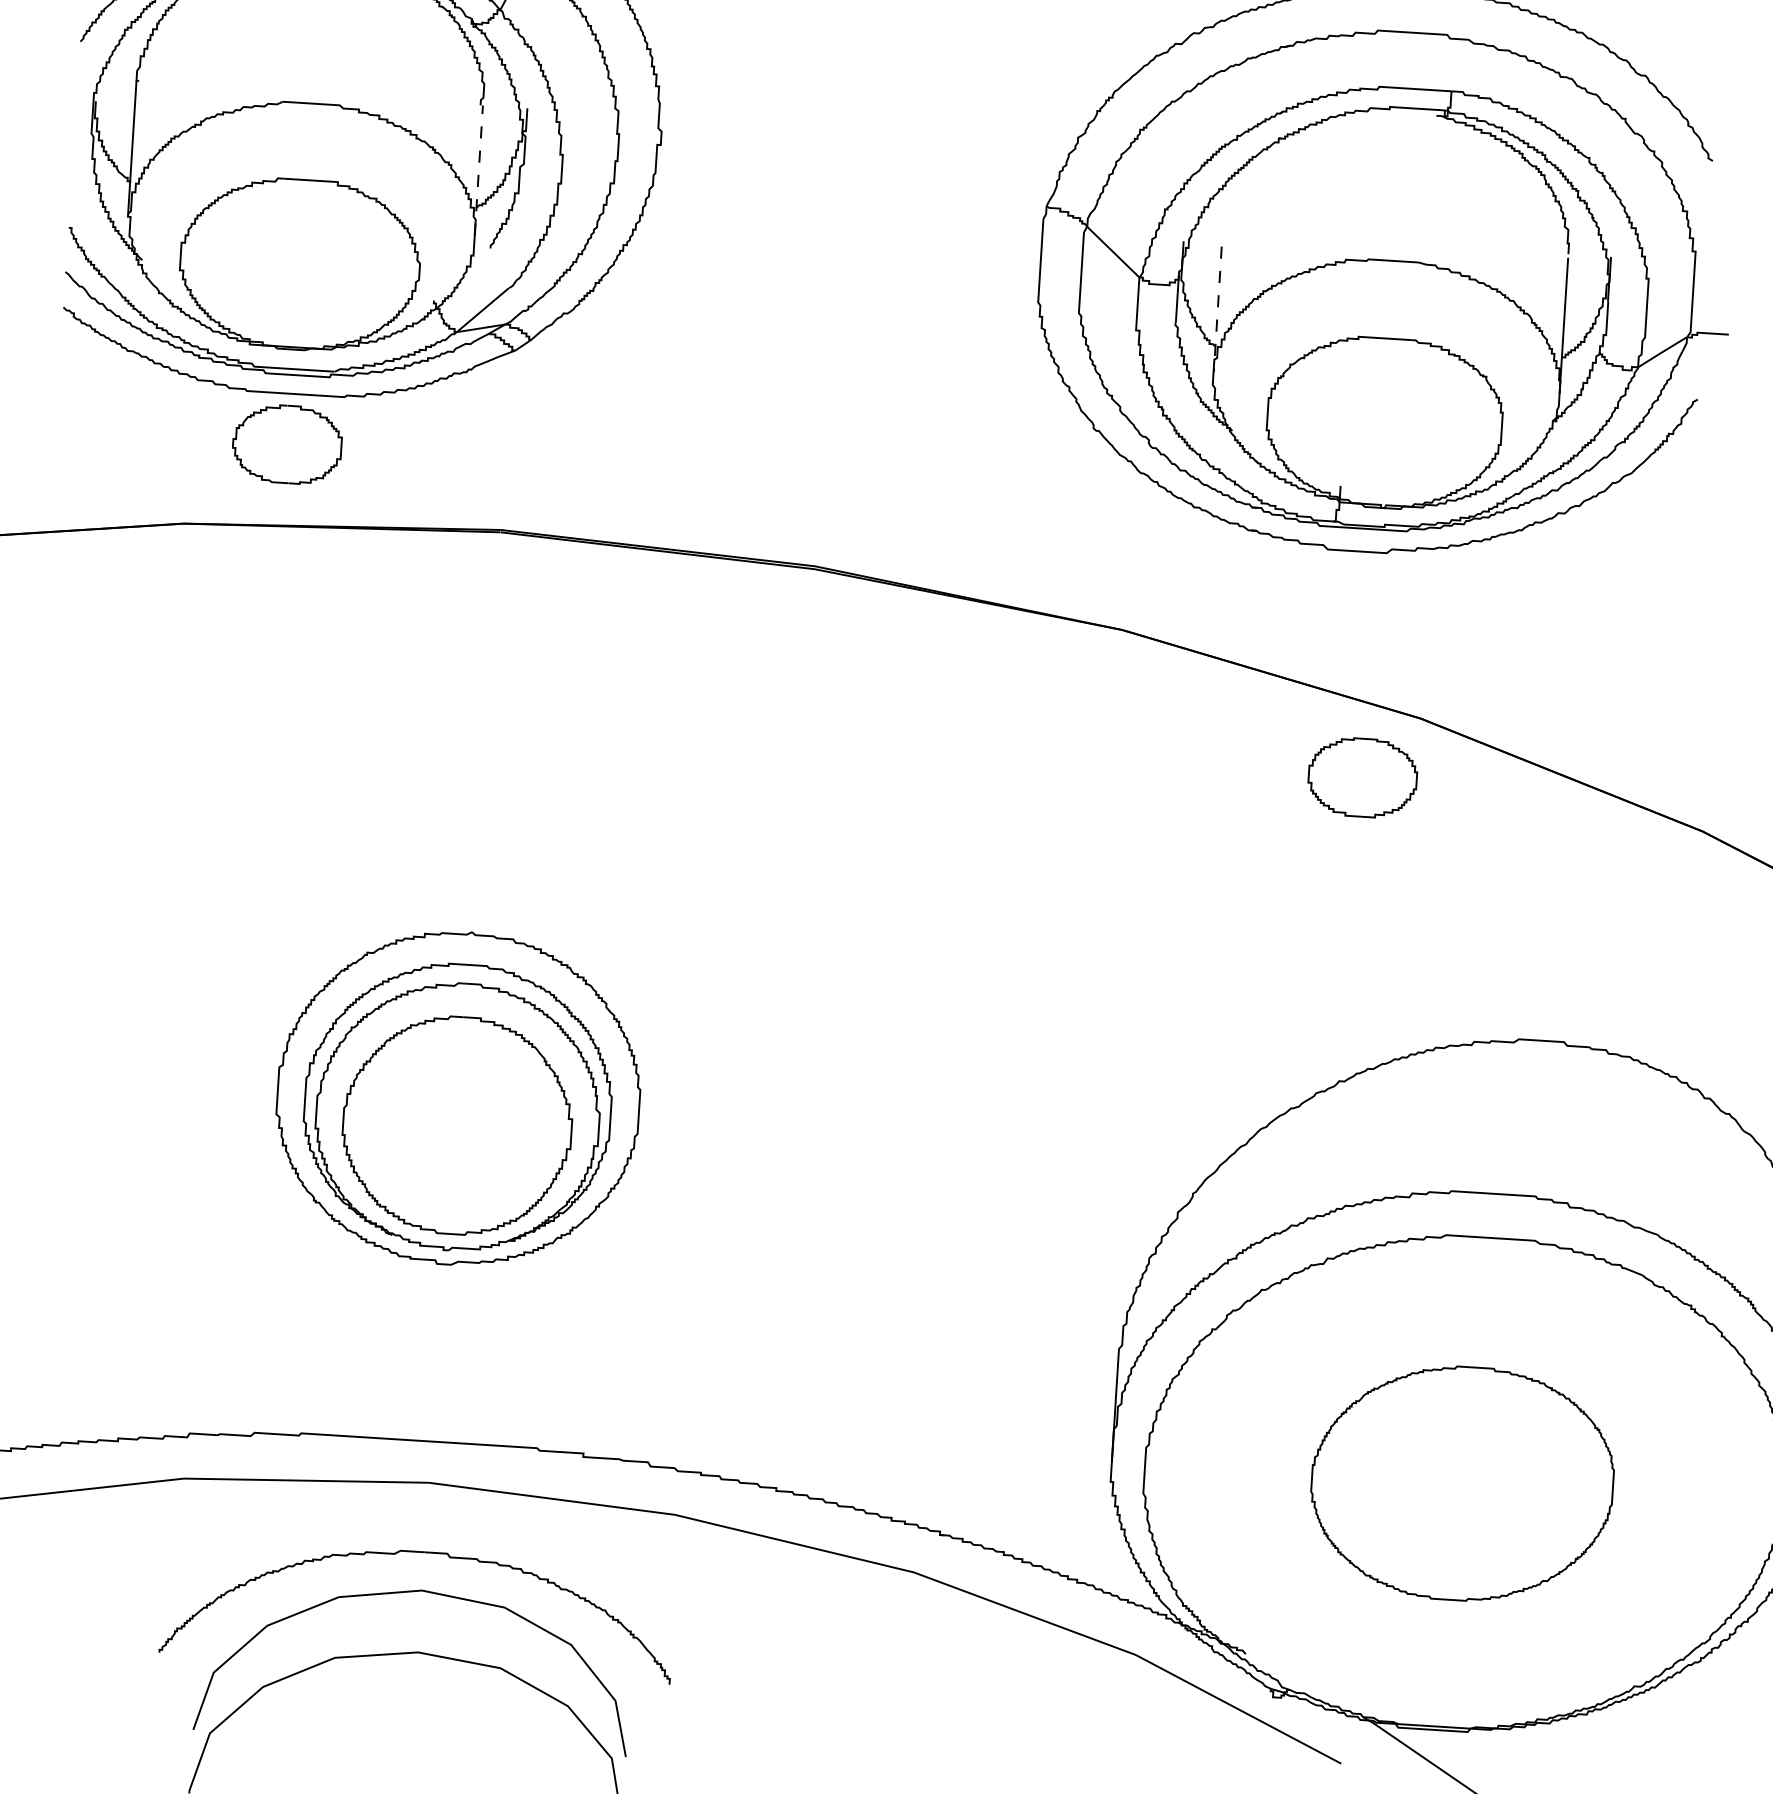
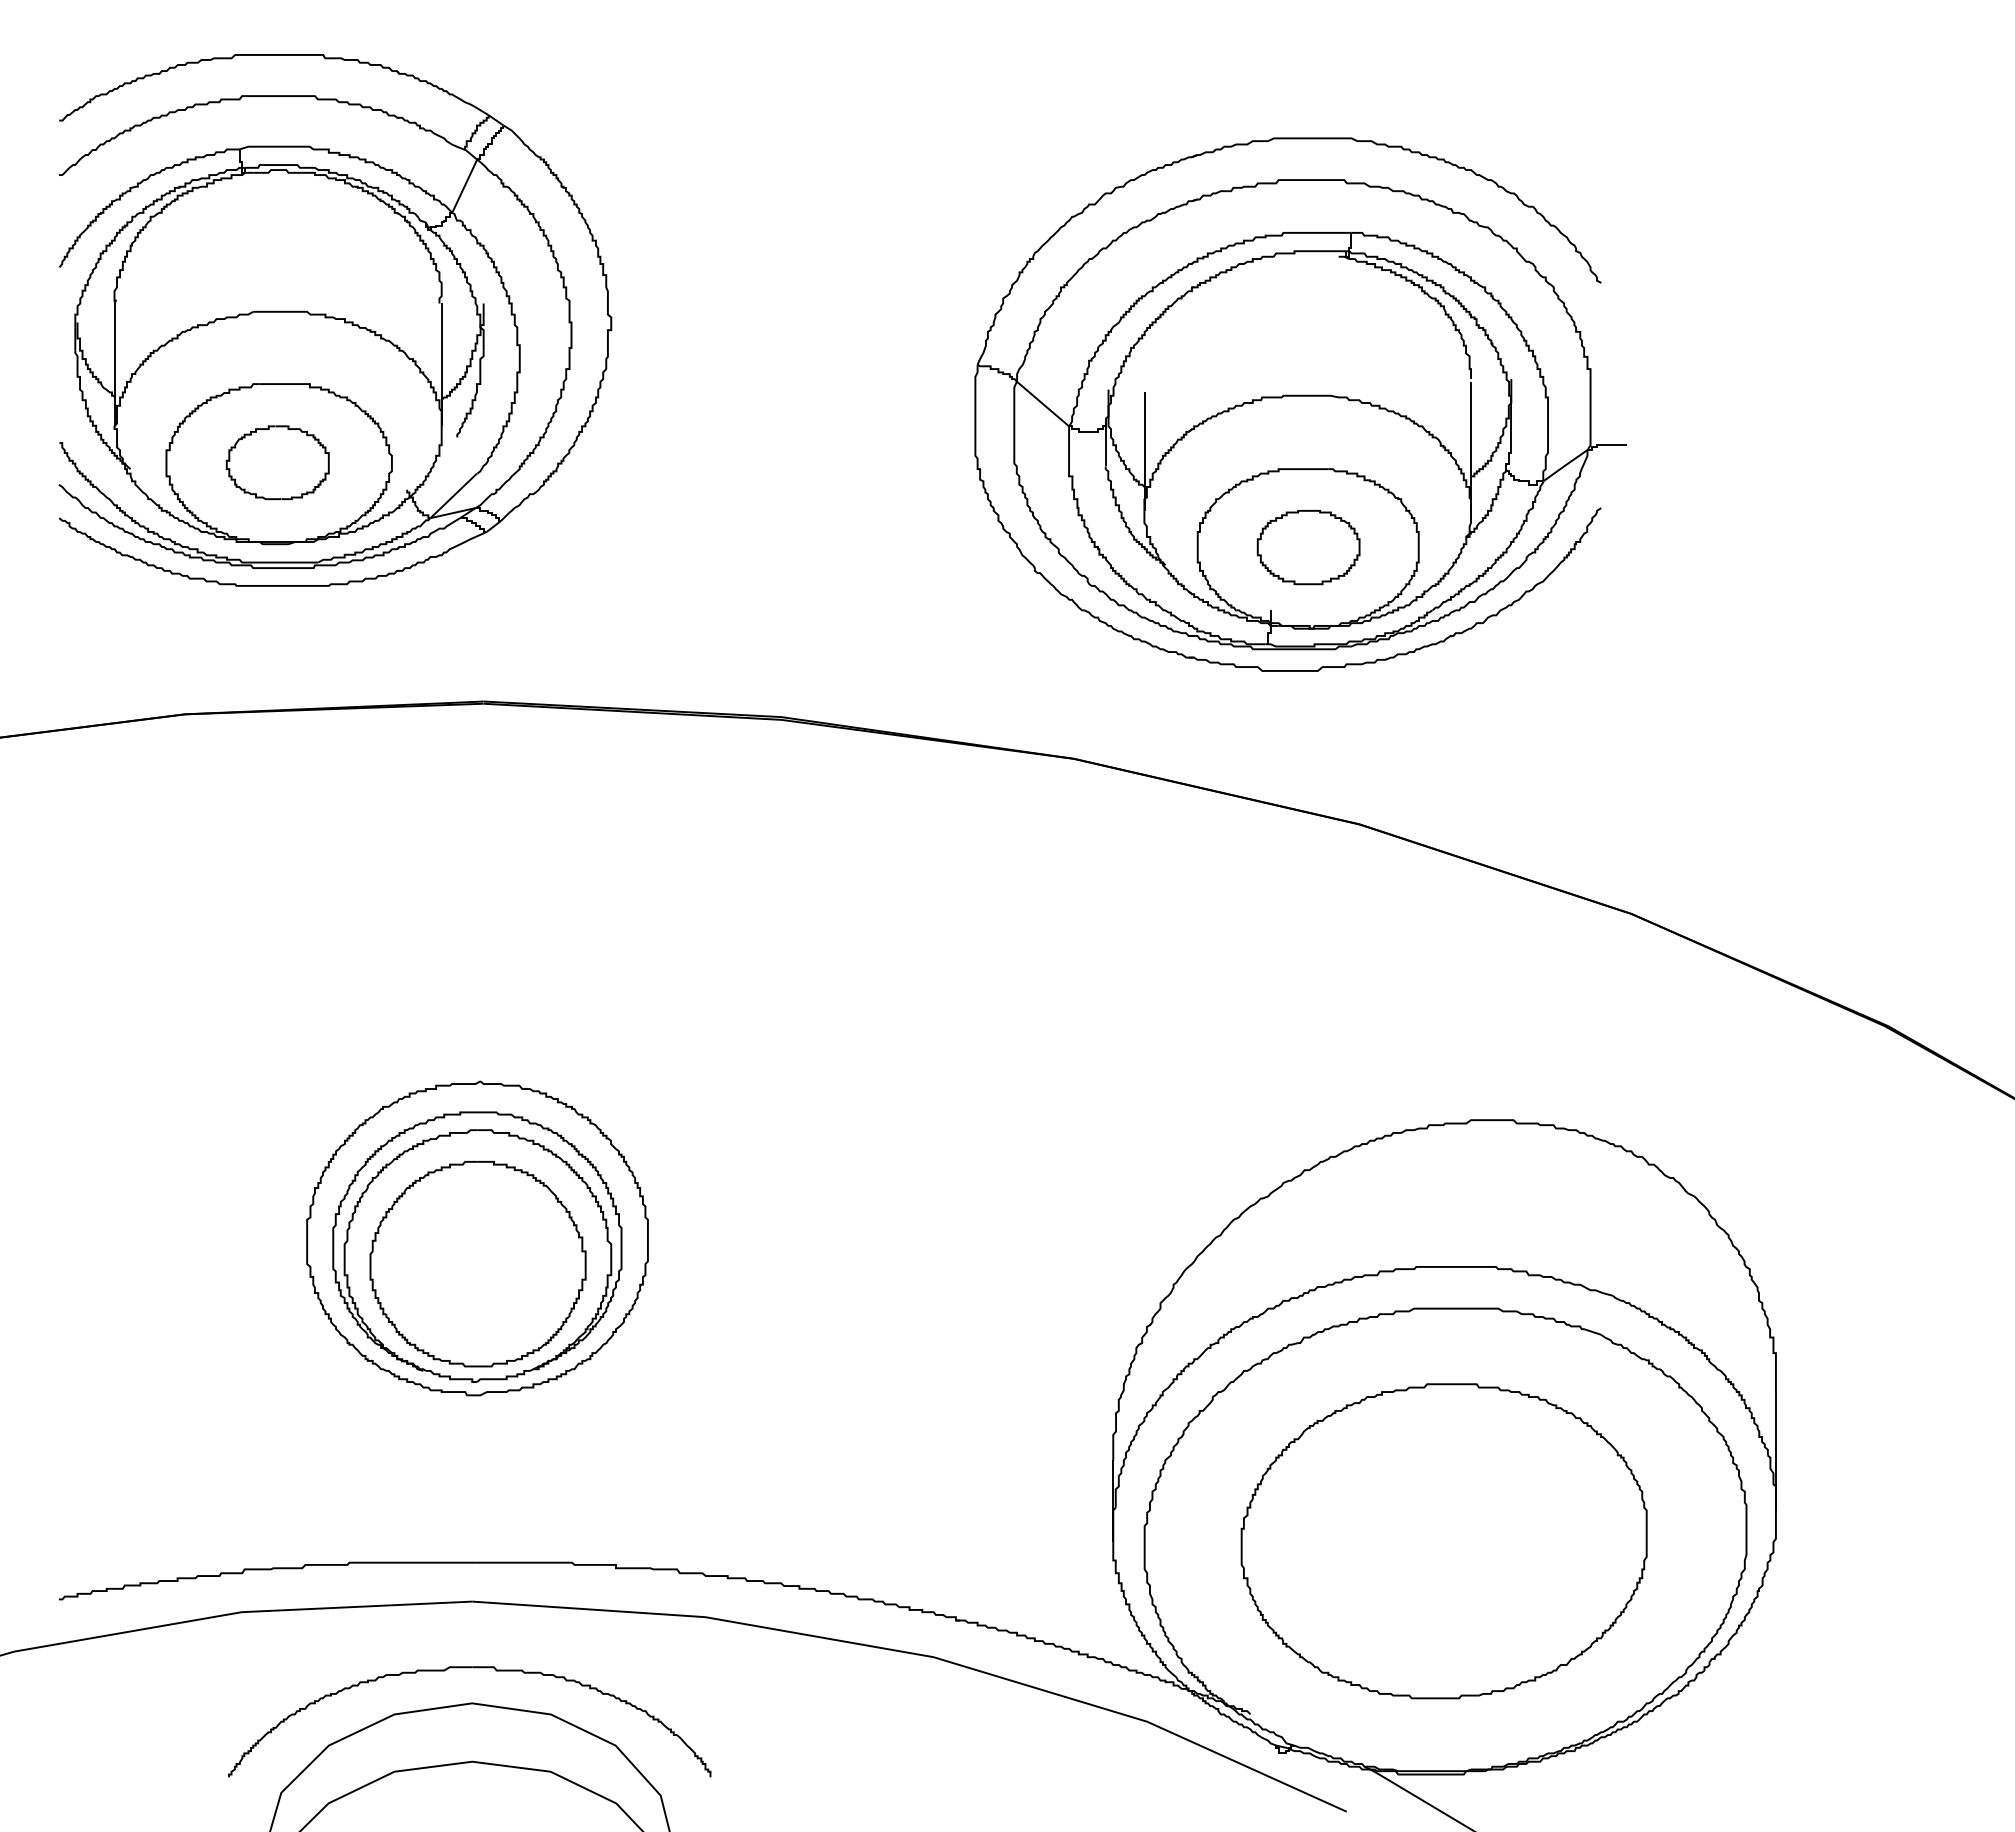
line: (478, 170) -> (441, 364), dashed -> solid
line: (1217, 310) -> (1144, 452), dashed -> solid
part: (287, 444) -> (277, 462), moved
part: (1362, 777) -> (1308, 547), moved
part: (1461, 1483) -> (1443, 1541), size x1.43

